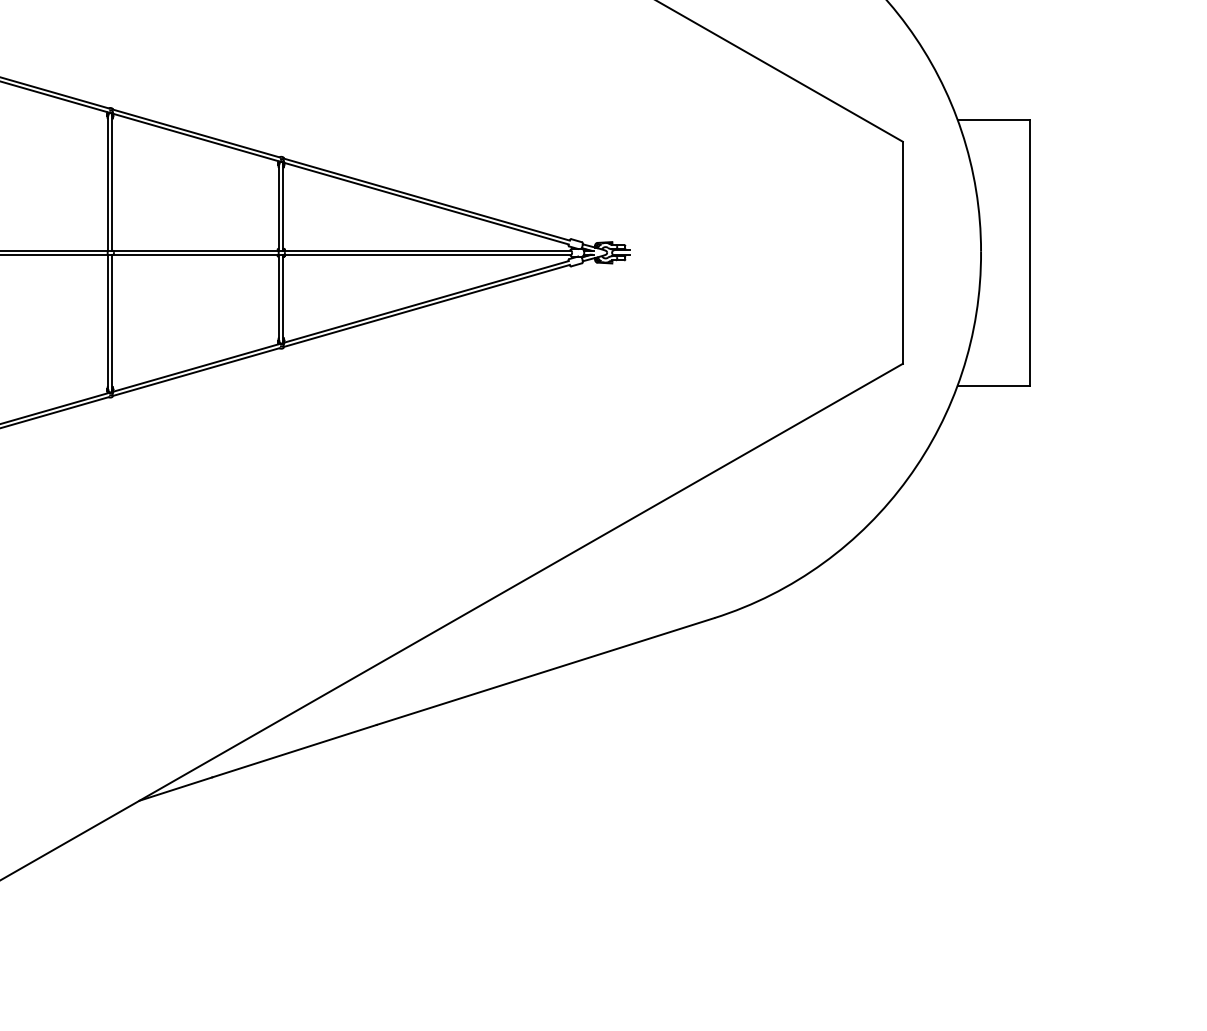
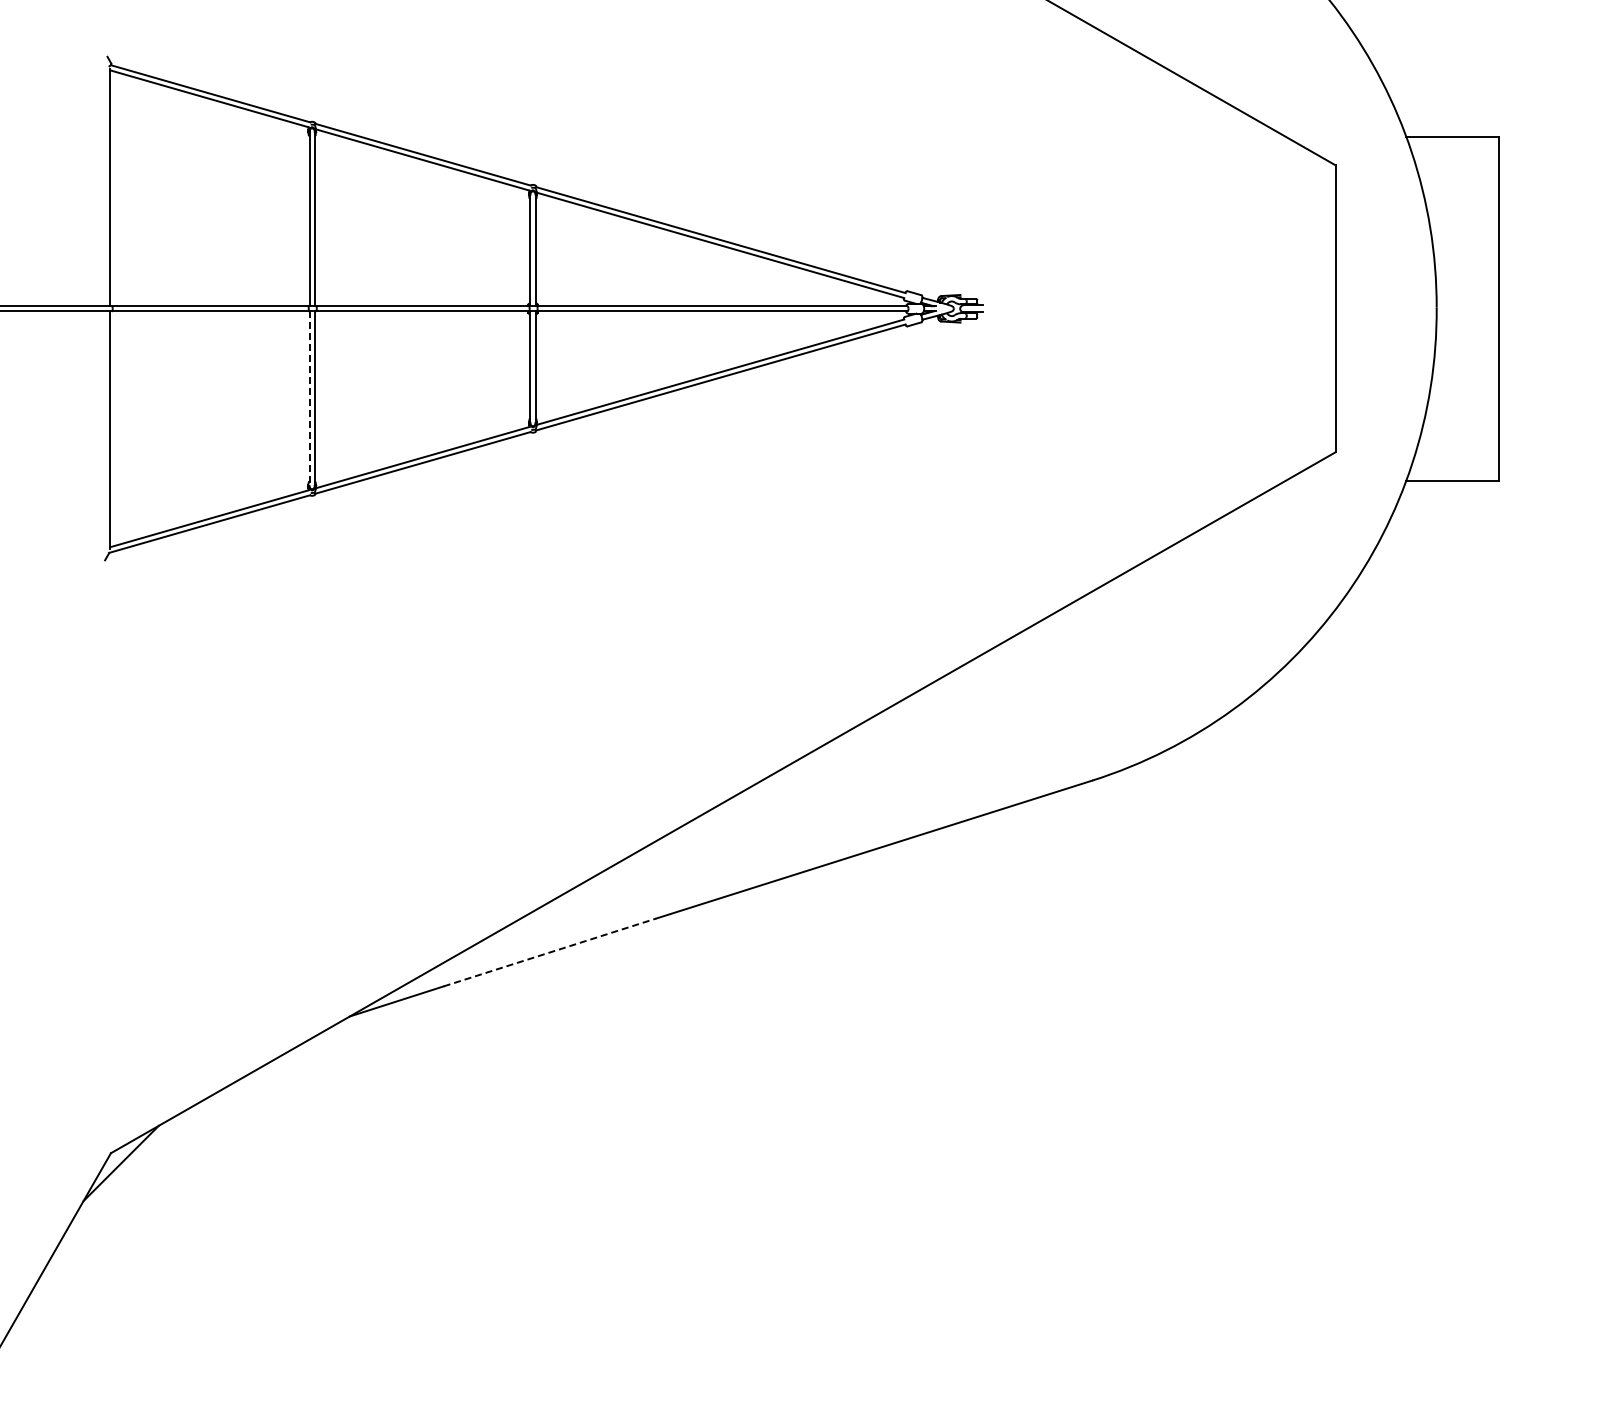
line: (108, 323) -> (309, 399), solid -> dashed
line: (294, 751) -> (549, 952), solid -> dashed

